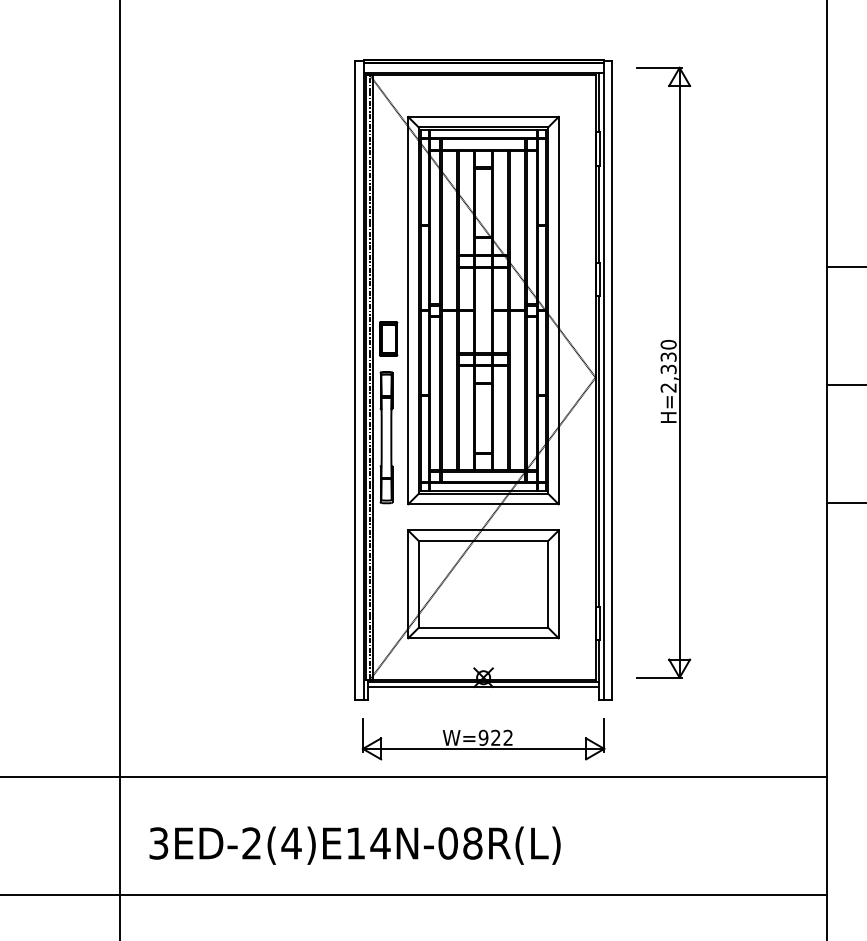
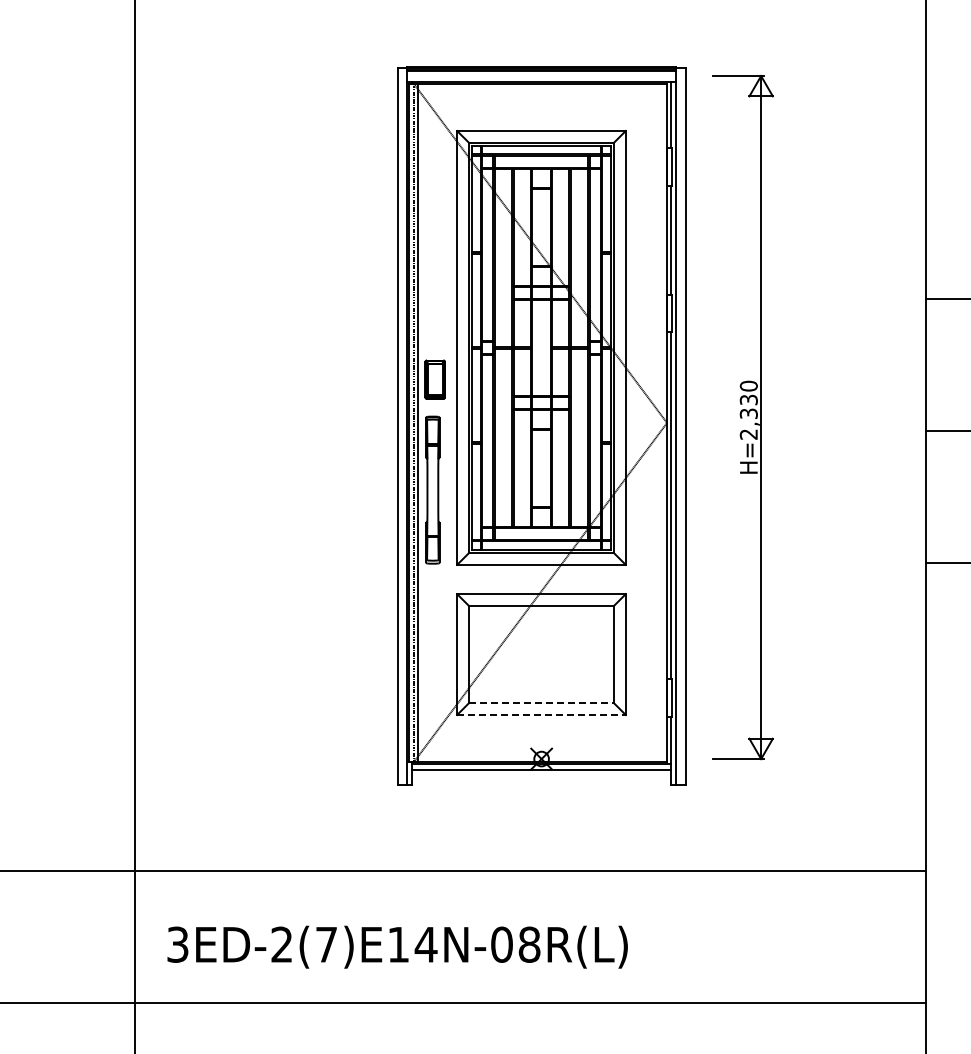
line: (483, 628) -> (541, 703), solid -> dashed
line: (483, 637) -> (541, 714), solid -> dashed
part: (483, 738) -> (541, 827), removed
text: (291, 843) -> (326, 944), 3ED-2(4)E14N-08R(L) -> 3ED-2(7)E14N-08R(L)

